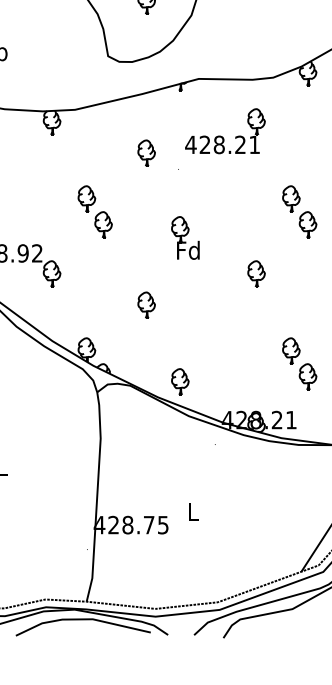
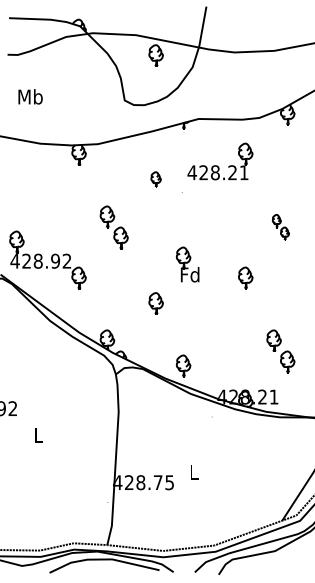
part: (145, 153) -> (155, 179), size x0.7
part: (299, 212) -> (280, 227), size x0.6
part: (185, 237) -> (187, 264), moved

